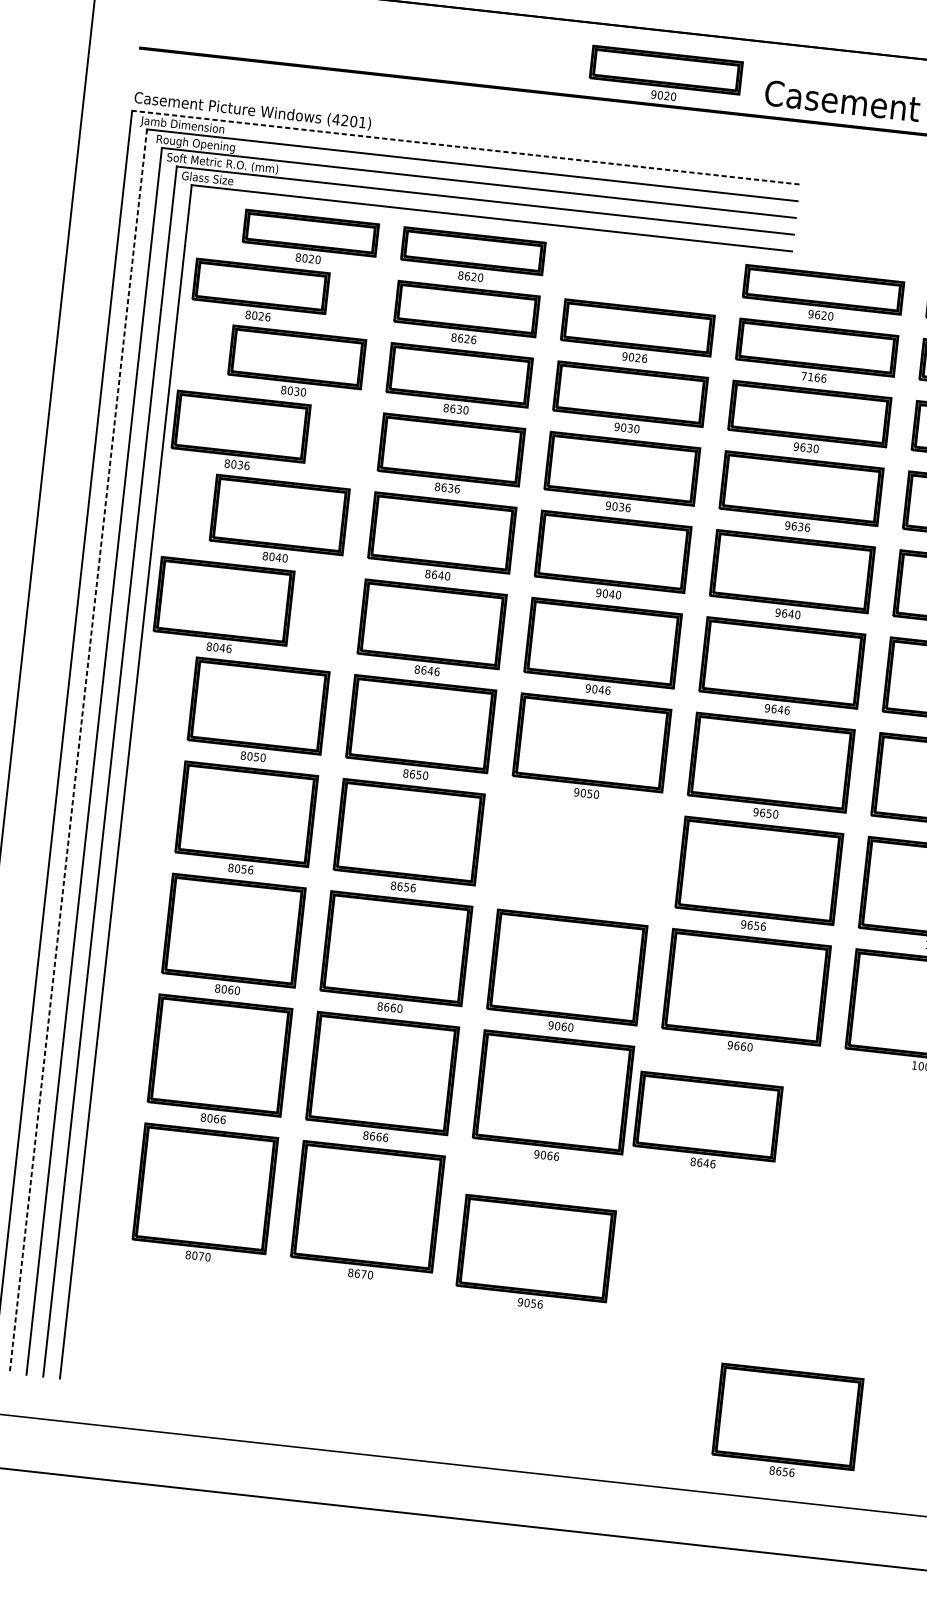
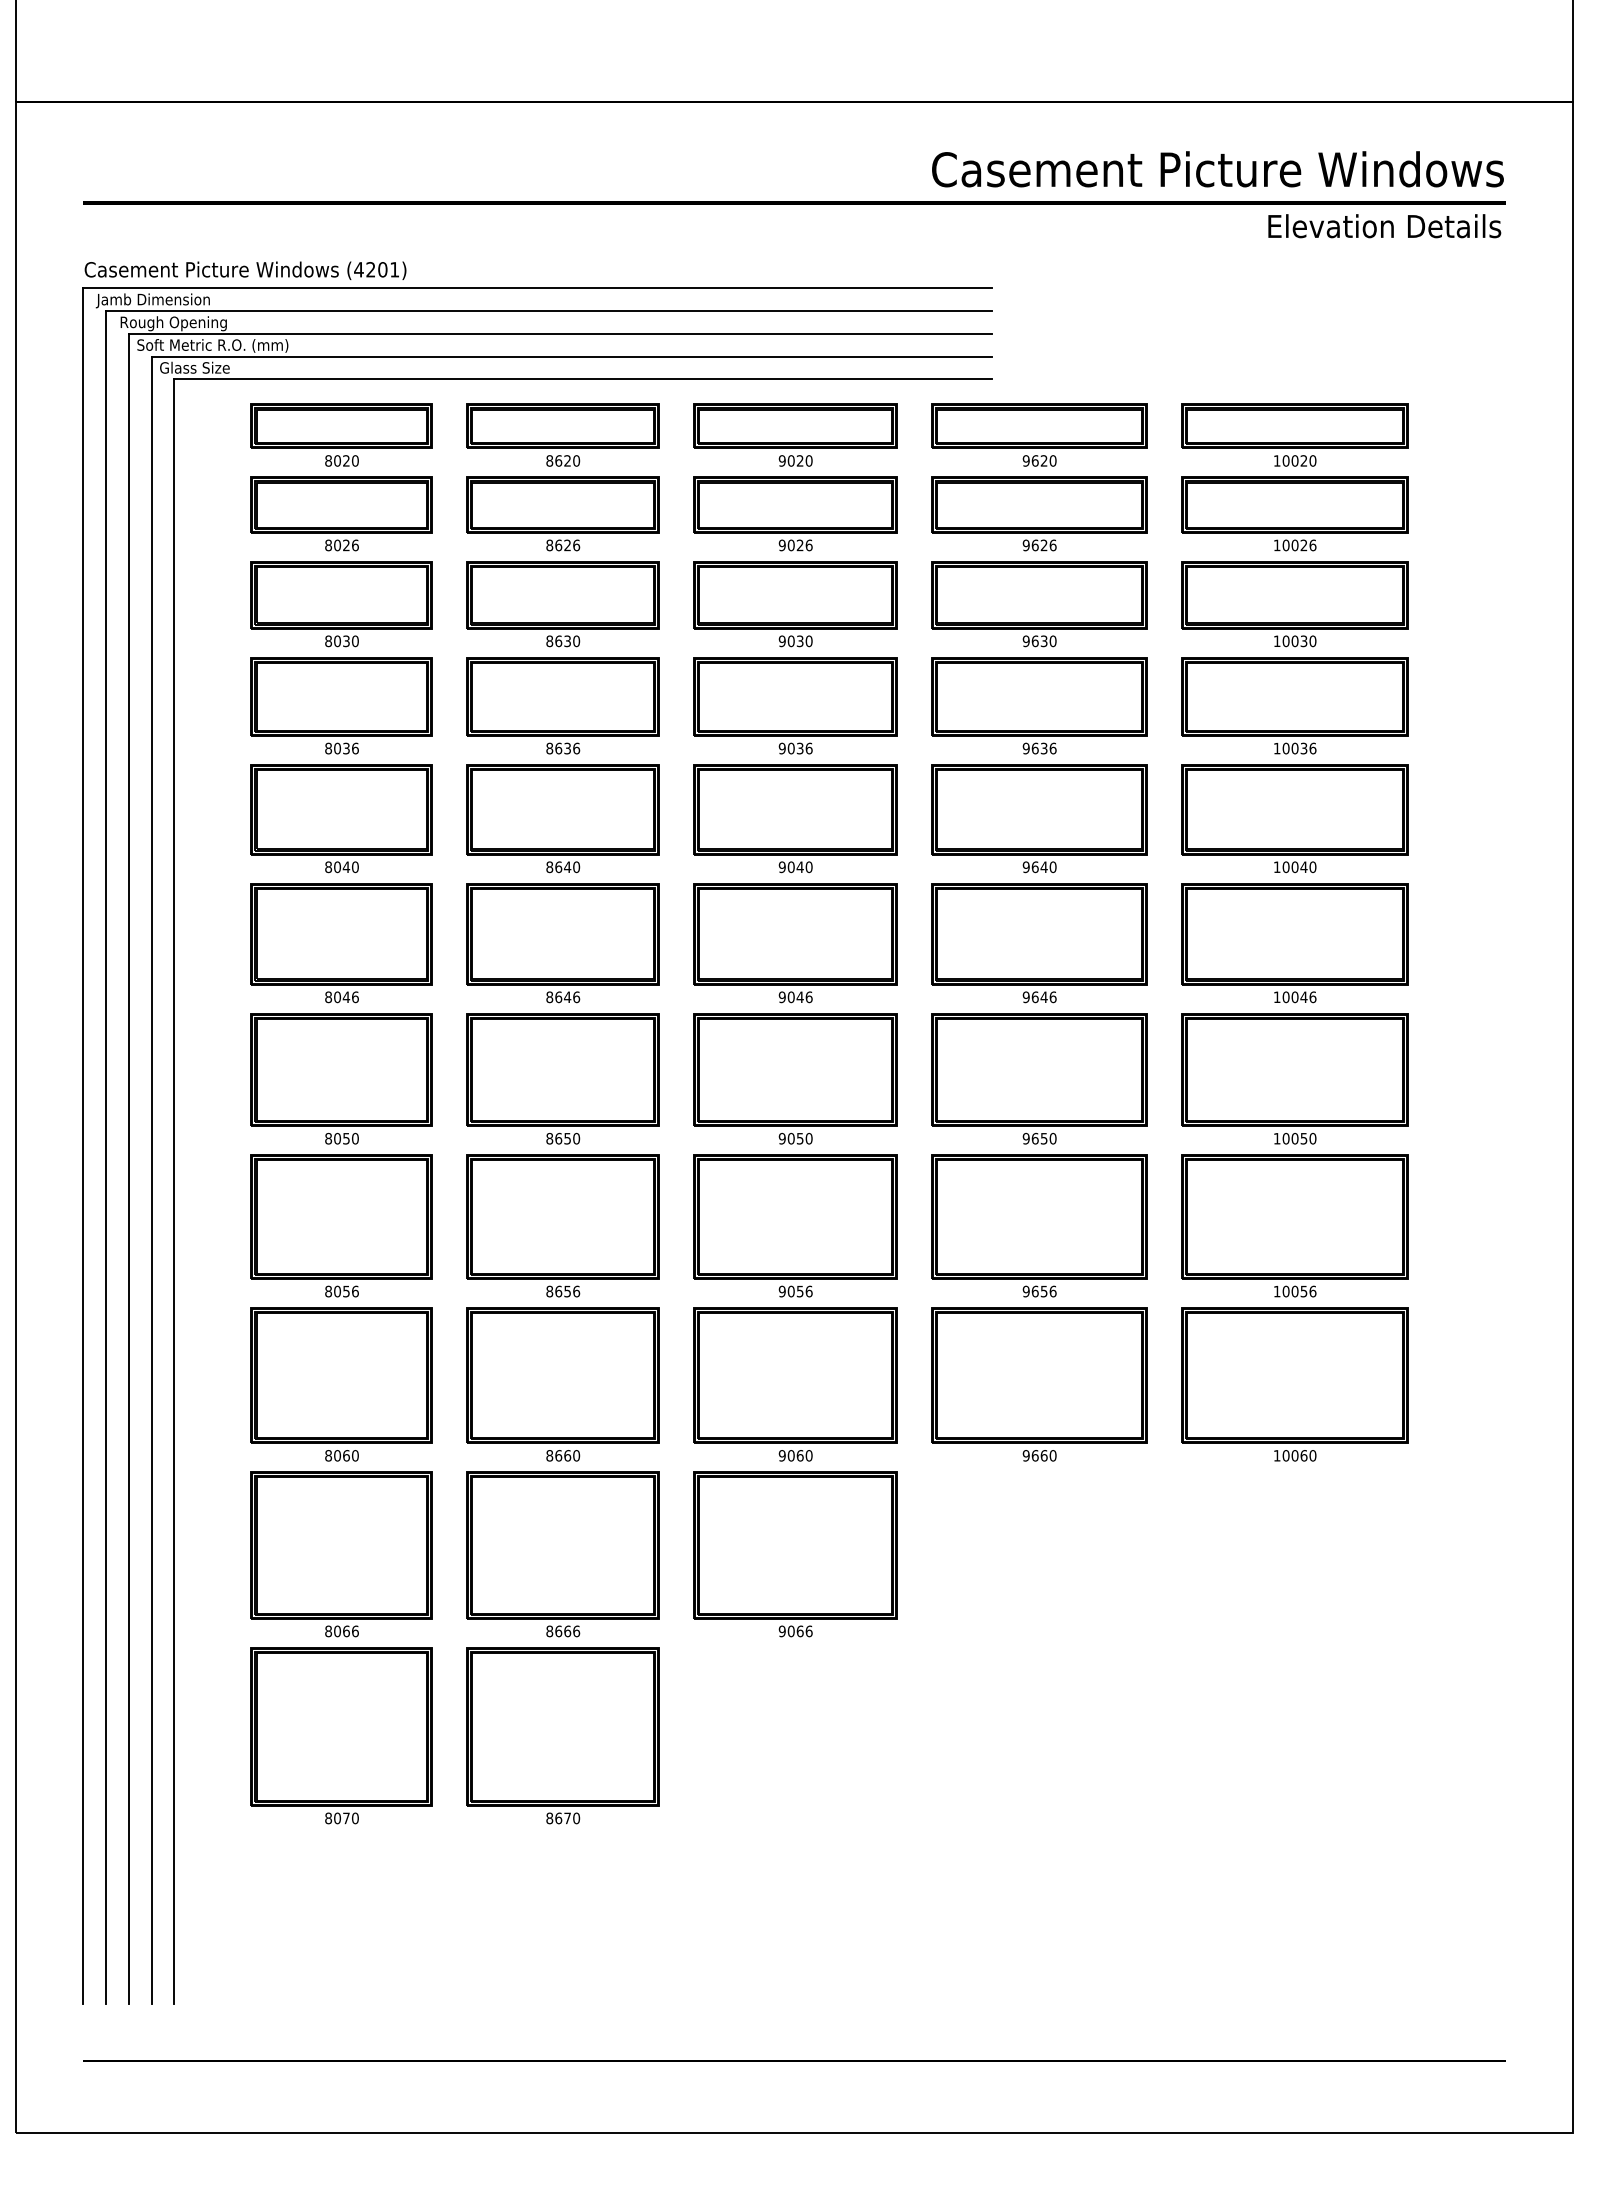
part: (665, 76) -> (795, 434), moved
line: (465, 147) -> (536, 288), dashed -> solid
part: (260, 292) -> (341, 513), moved
text: (810, 377) -> (1034, 545), 7166 -> 9626
part: (240, 433) -> (341, 705), moved
part: (223, 608) -> (341, 943), moved
line: (78, 751) -> (106, 1157), dashed -> solid
part: (706, 1123) -> (1006, 1564), removed
part: (535, 1254) -> (795, 1225), moved
part: (786, 1423) -> (1158, 1955), removed

